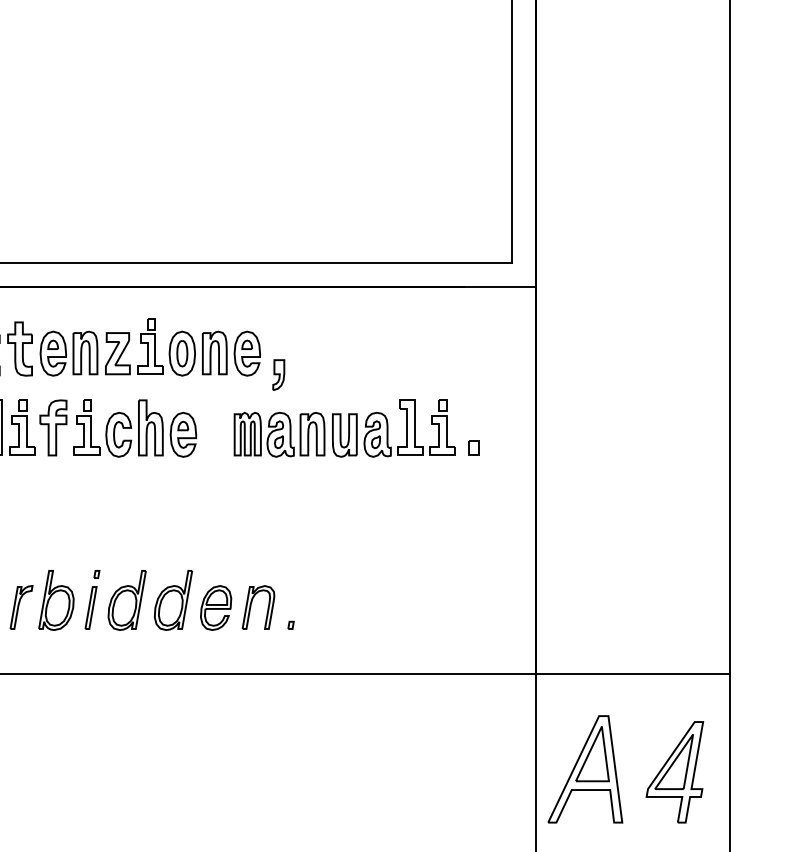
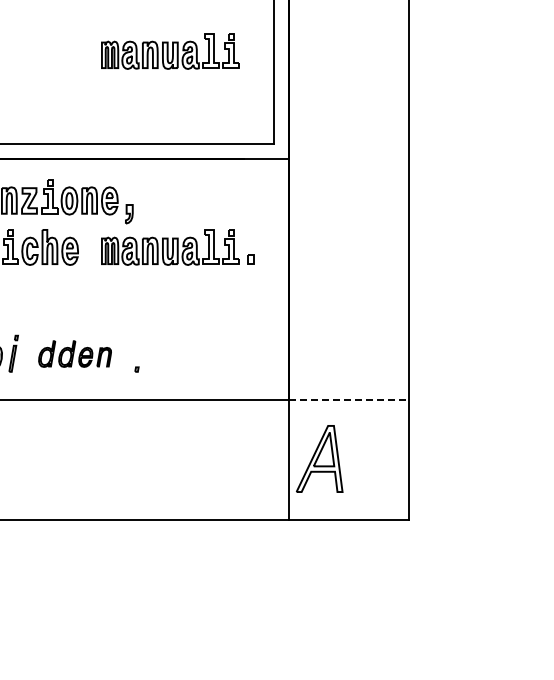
part: (345, 112) -> (170, 51), added
part: (190, 599) -> (74, 353), size x0.7
line: (633, 673) -> (349, 399), solid -> dashed
part: (673, 771) -> (374, 460), removed

